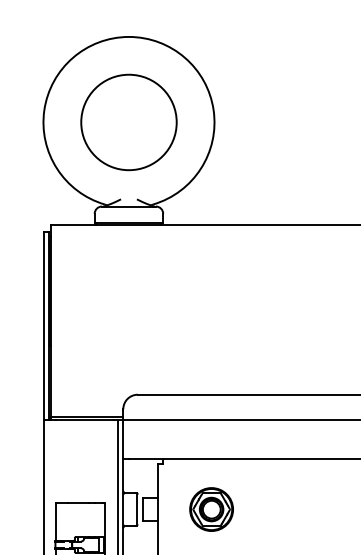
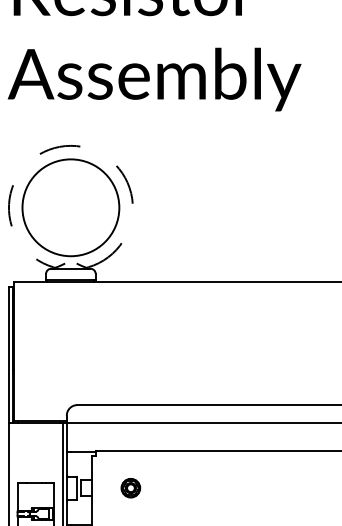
arc: (128, 36) -> (70, 145), solid -> dashed
circle: (128, 122) -> (70, 207), size x1.4
part: (211, 508) -> (130, 487), size x0.6

